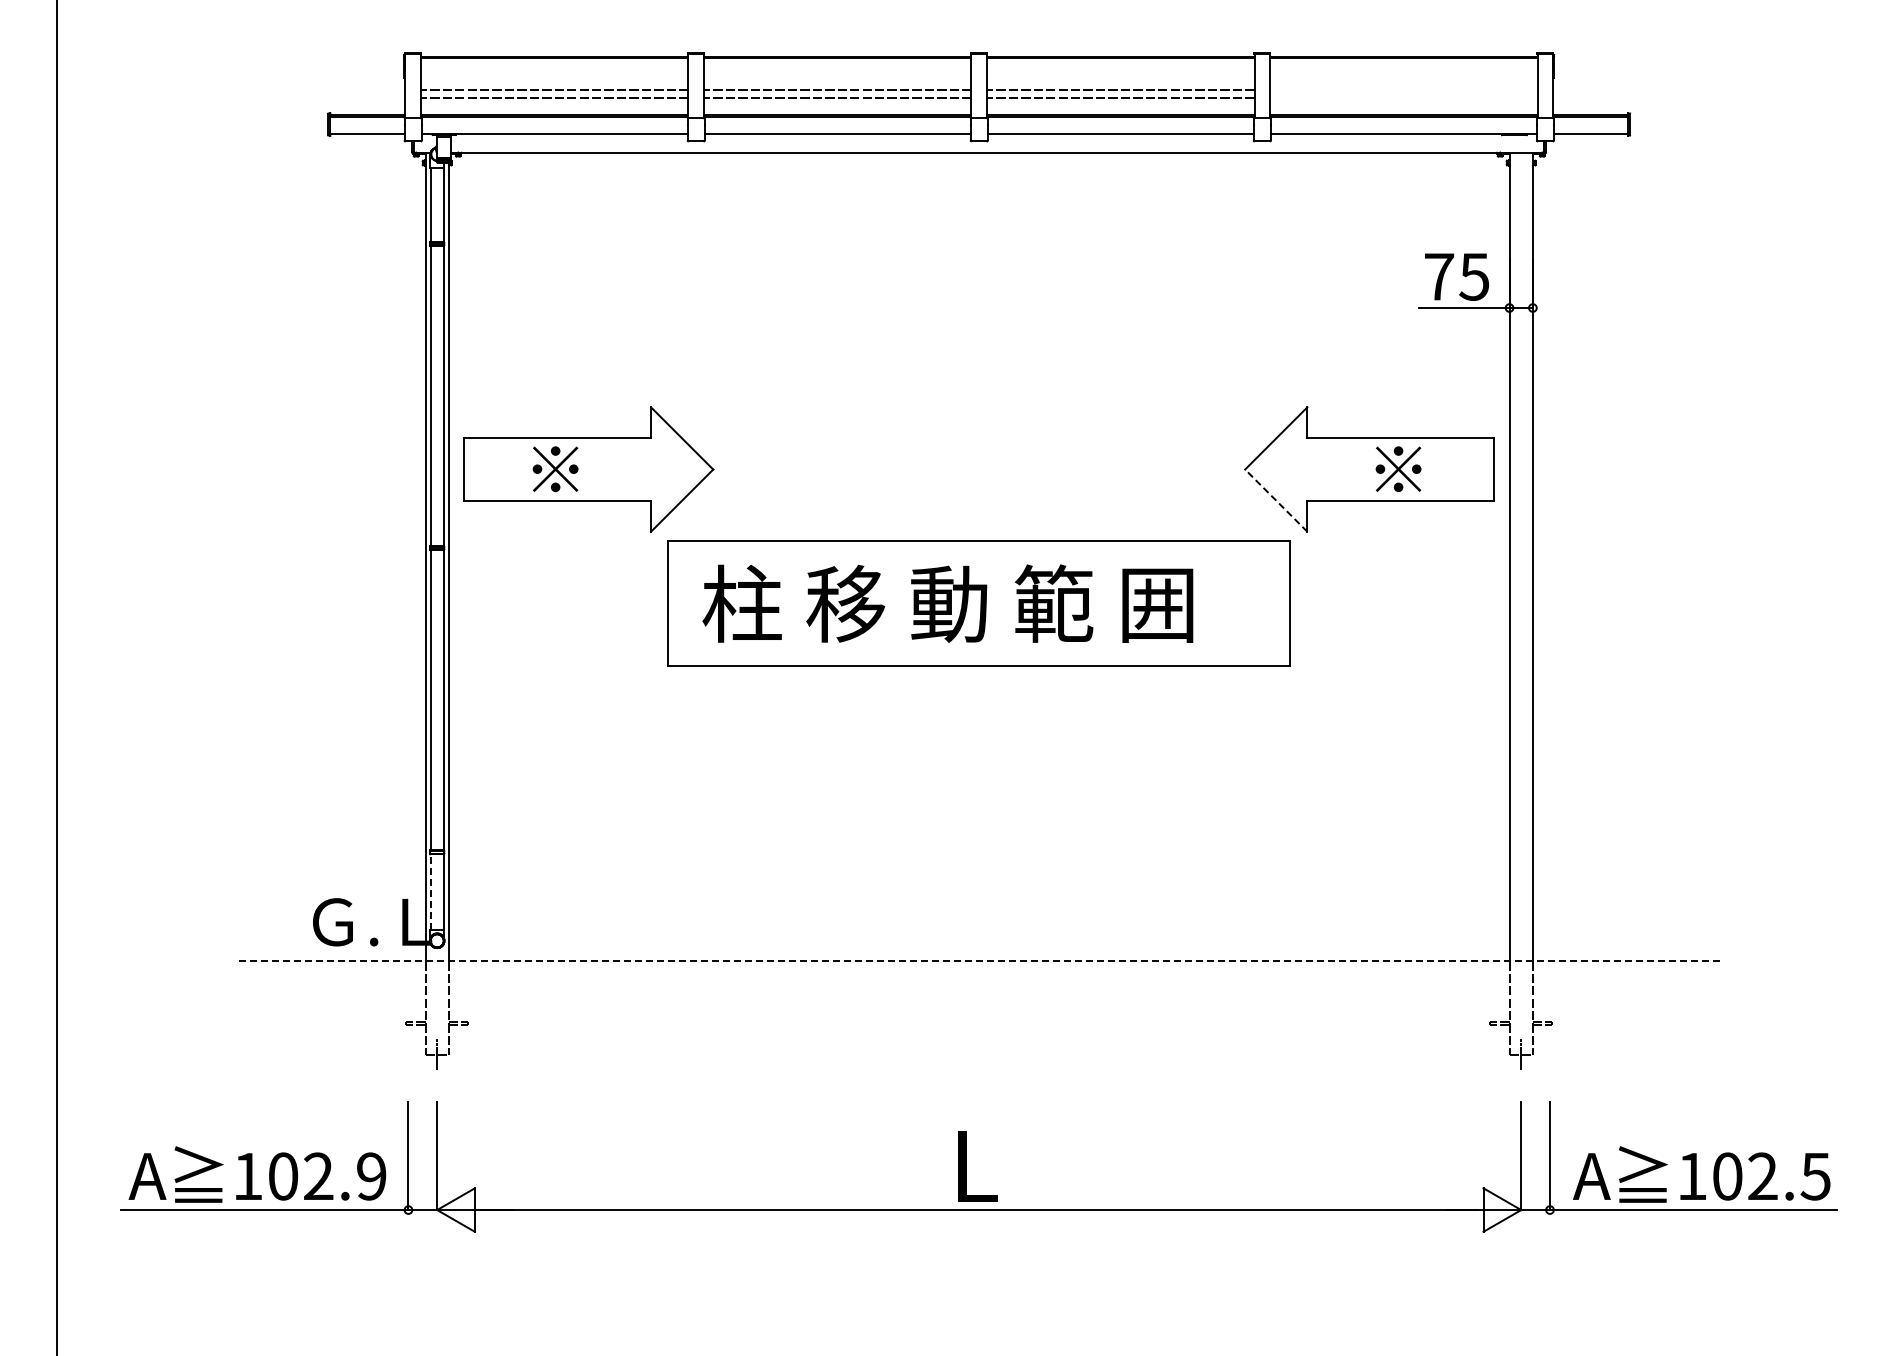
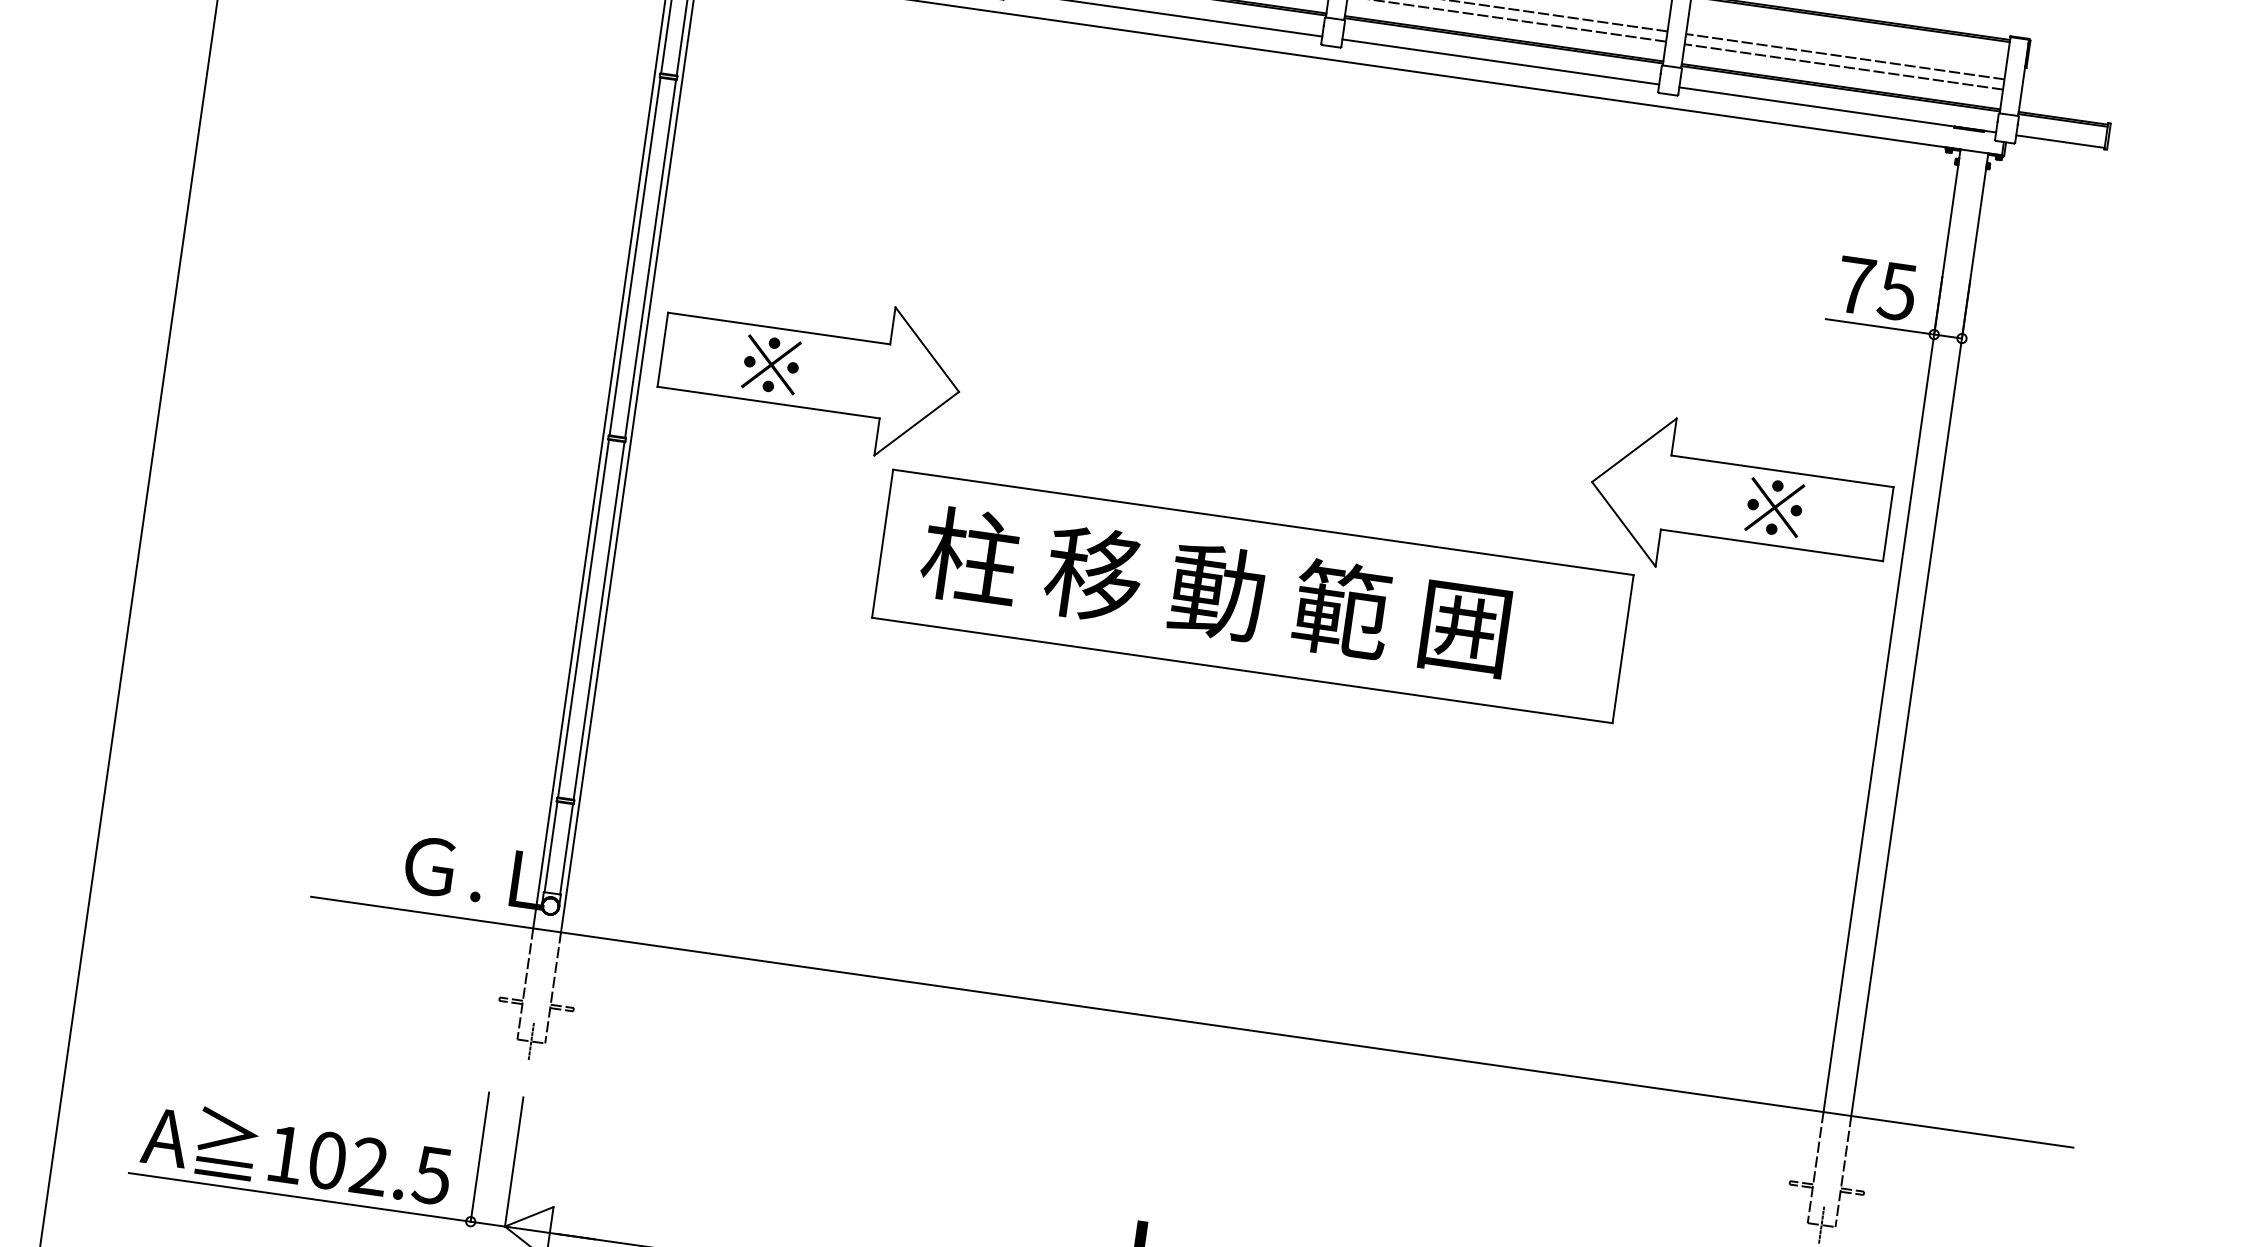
line: (1403, 89) -> (1844, 56), added
line: (1403, 98) -> (1843, 67), added
line: (1276, 500) -> (1624, 524), dashed -> solid
line: (430, 892) -> (550, 847), dashed -> solid
line: (979, 961) -> (1192, 1022), dashed -> solid
text: (371, 1176) -> (432, 1175), 102.9 -> 102.5

